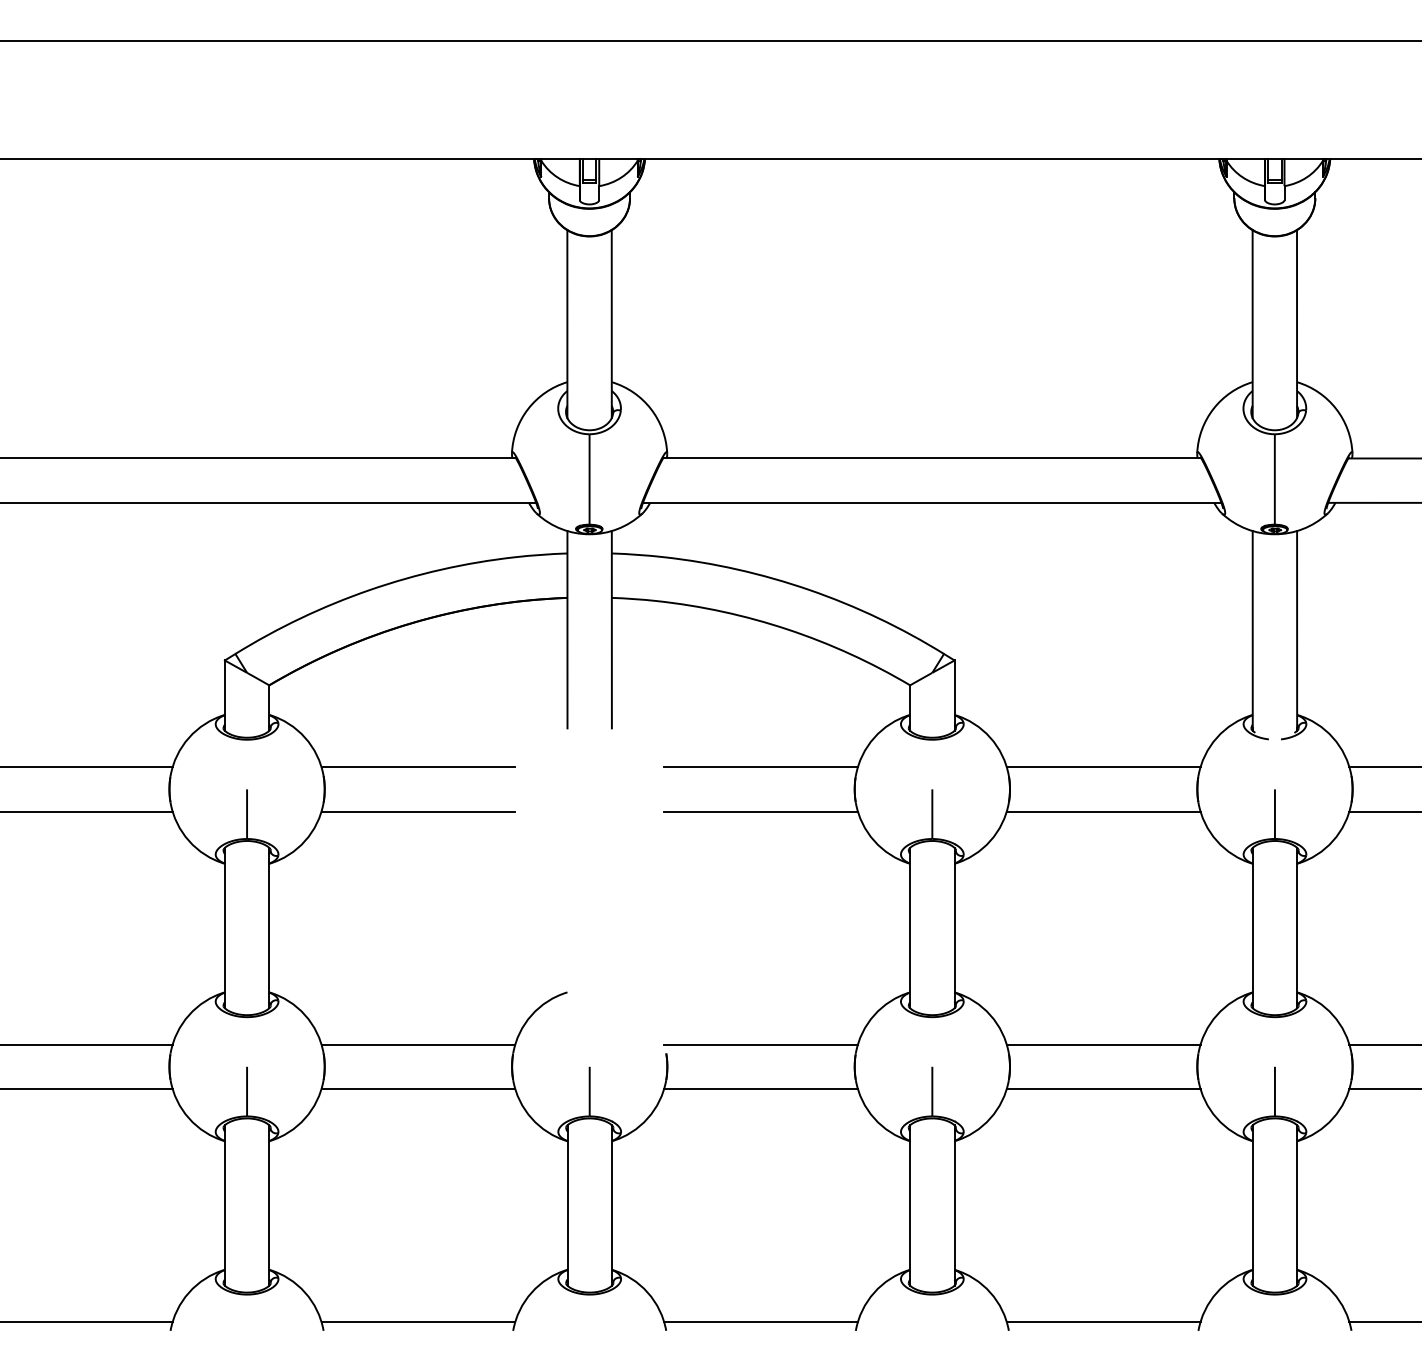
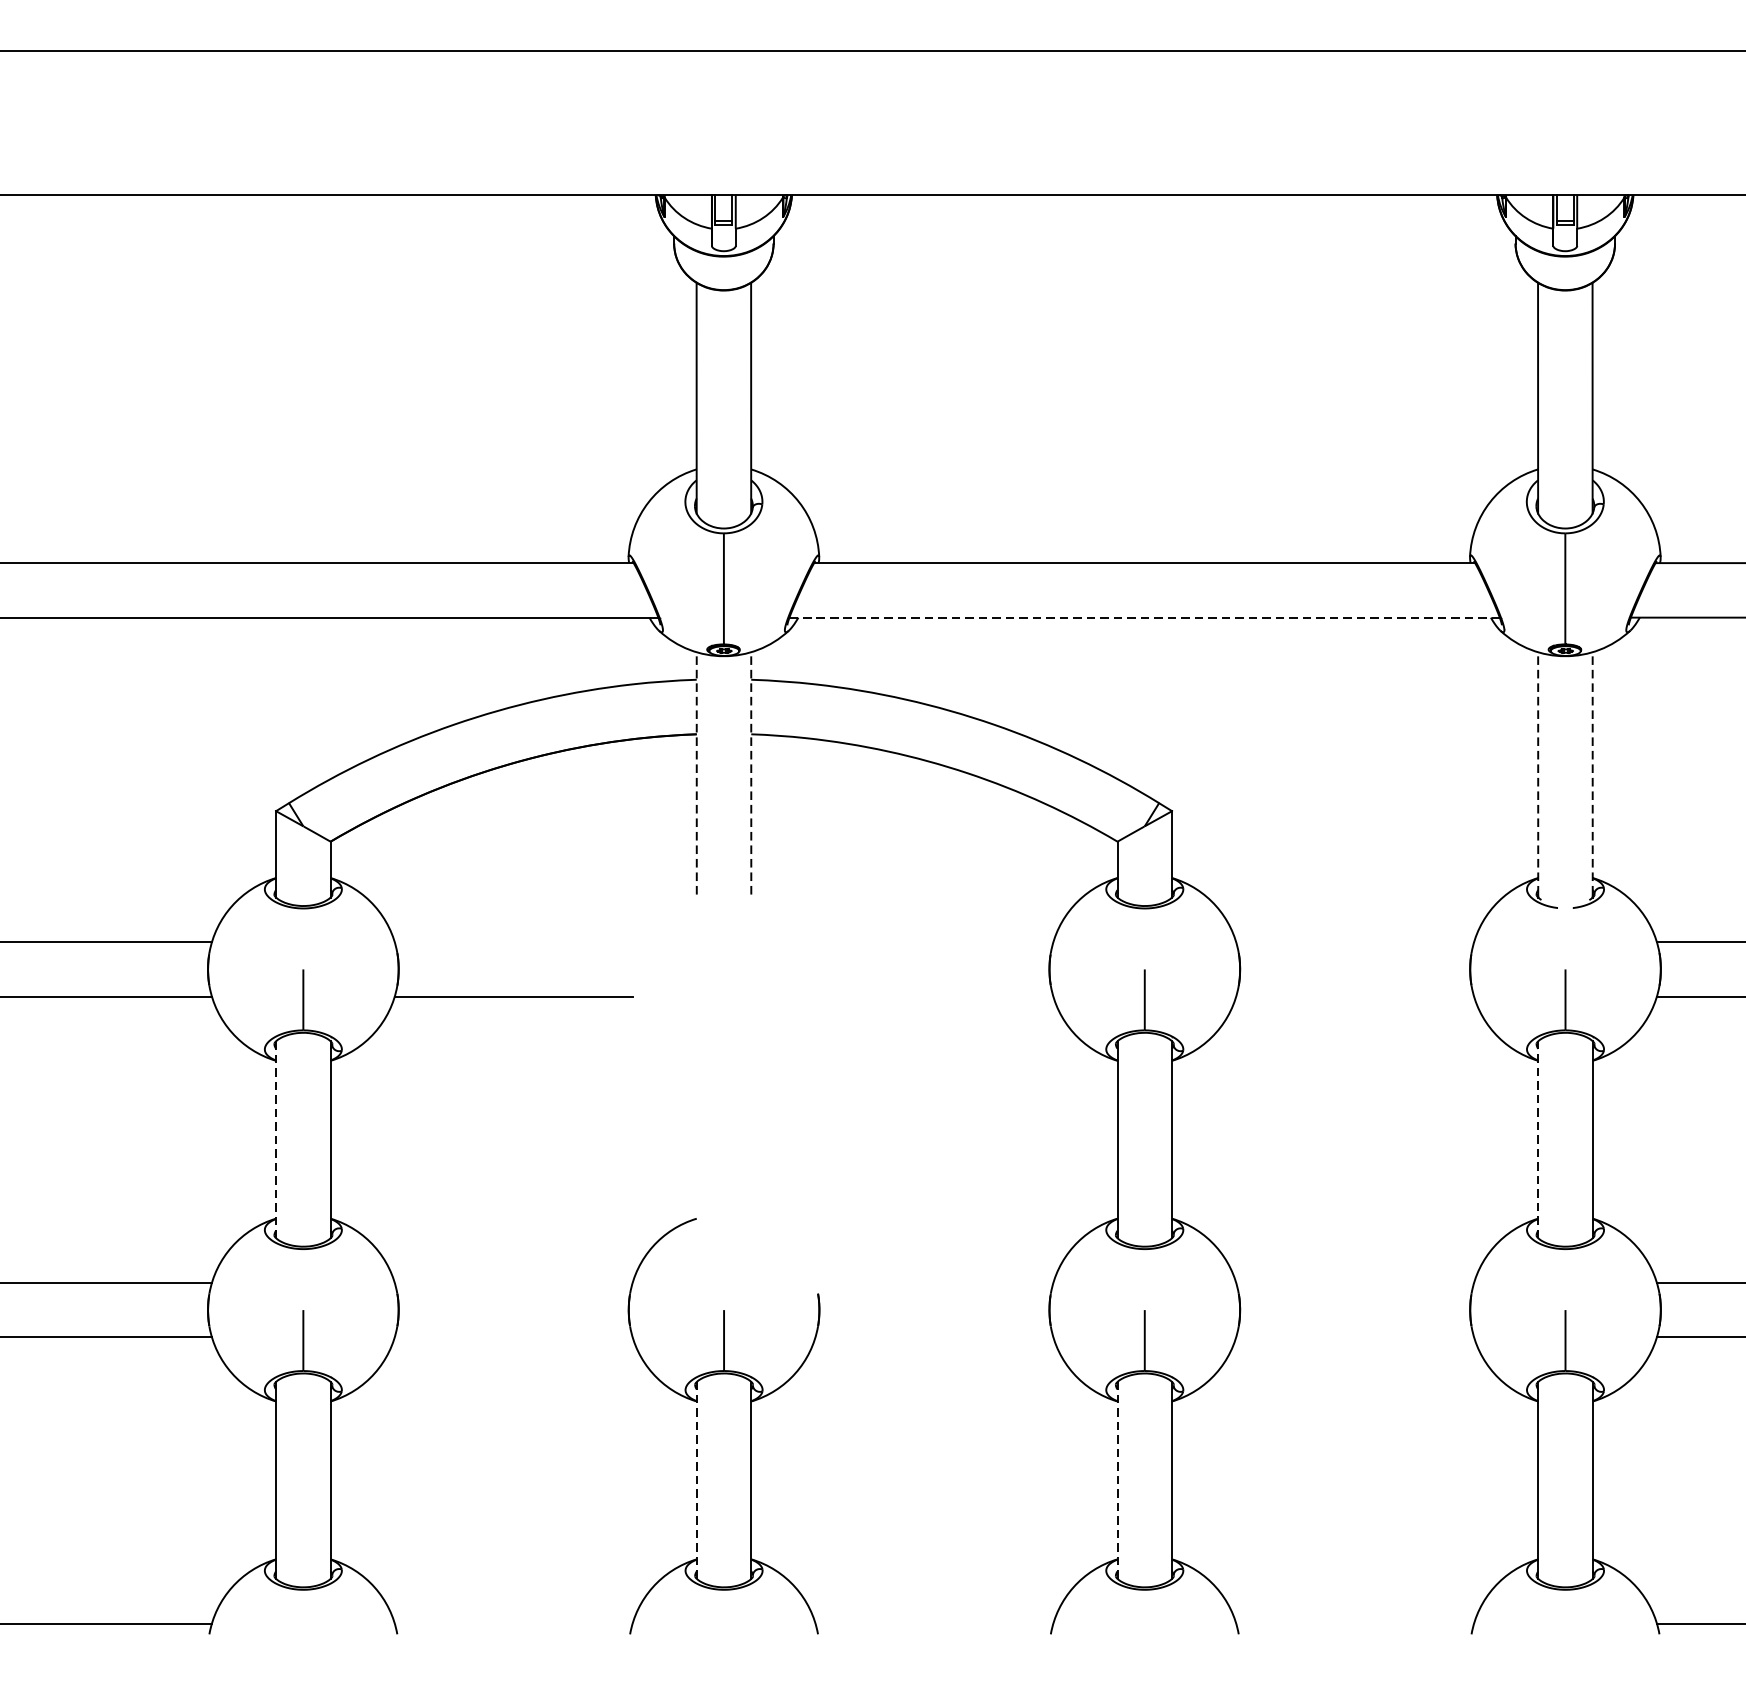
line: (932, 502) -> (1144, 617), solid -> dashed
line: (567, 629) -> (696, 773), solid -> dashed
line: (611, 629) -> (750, 773), solid -> dashed
line: (1252, 629) -> (1537, 773), solid -> dashed
line: (1297, 629) -> (1593, 773), solid -> dashed
line: (418, 767) -> (513, 942), removed
line: (760, 767) -> (933, 942), removed
line: (1103, 767) -> (1354, 942), removed
line: (760, 811) -> (933, 996), removed
line: (1103, 811) -> (1354, 996), removed
line: (1252, 927) -> (1537, 1139), solid -> dashed
line: (224, 928) -> (275, 1140), solid -> dashed
line: (418, 1044) -> (513, 1282), removed
line: (760, 1044) -> (933, 1282), removed
line: (1103, 1044) -> (1354, 1282), removed
line: (418, 1089) -> (513, 1337), removed
line: (760, 1089) -> (933, 1337), removed
line: (1103, 1089) -> (1354, 1337), removed
line: (567, 1205) -> (696, 1480), solid -> dashed
line: (910, 1205) -> (1117, 1480), solid -> dashed
line: (418, 1322) -> (513, 1624), removed
line: (760, 1322) -> (933, 1624), removed
line: (1103, 1322) -> (1354, 1624), removed

